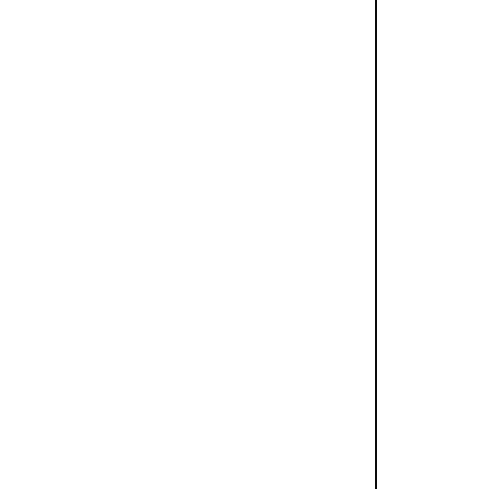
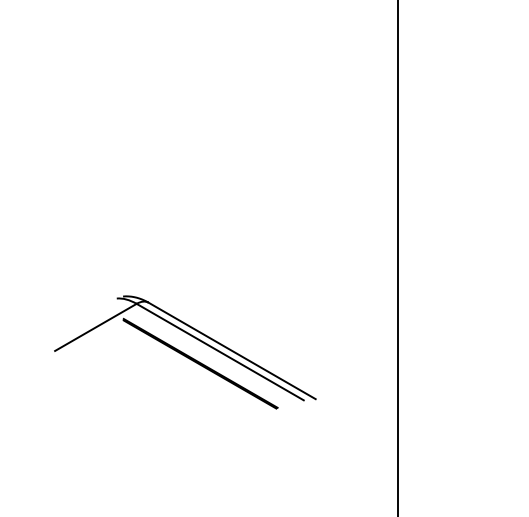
part: (175, 333) -> (185, 352), added

